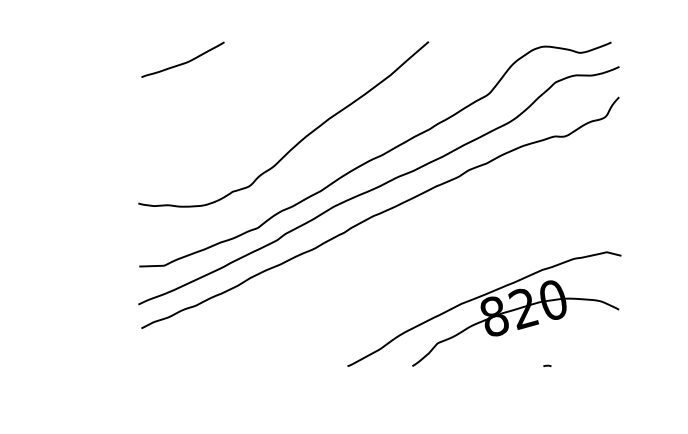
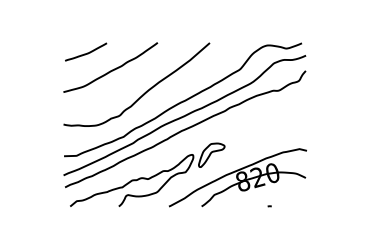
curve: (235, 94) -> (112, 69), added
part: (304, 302) -> (147, 174), added

